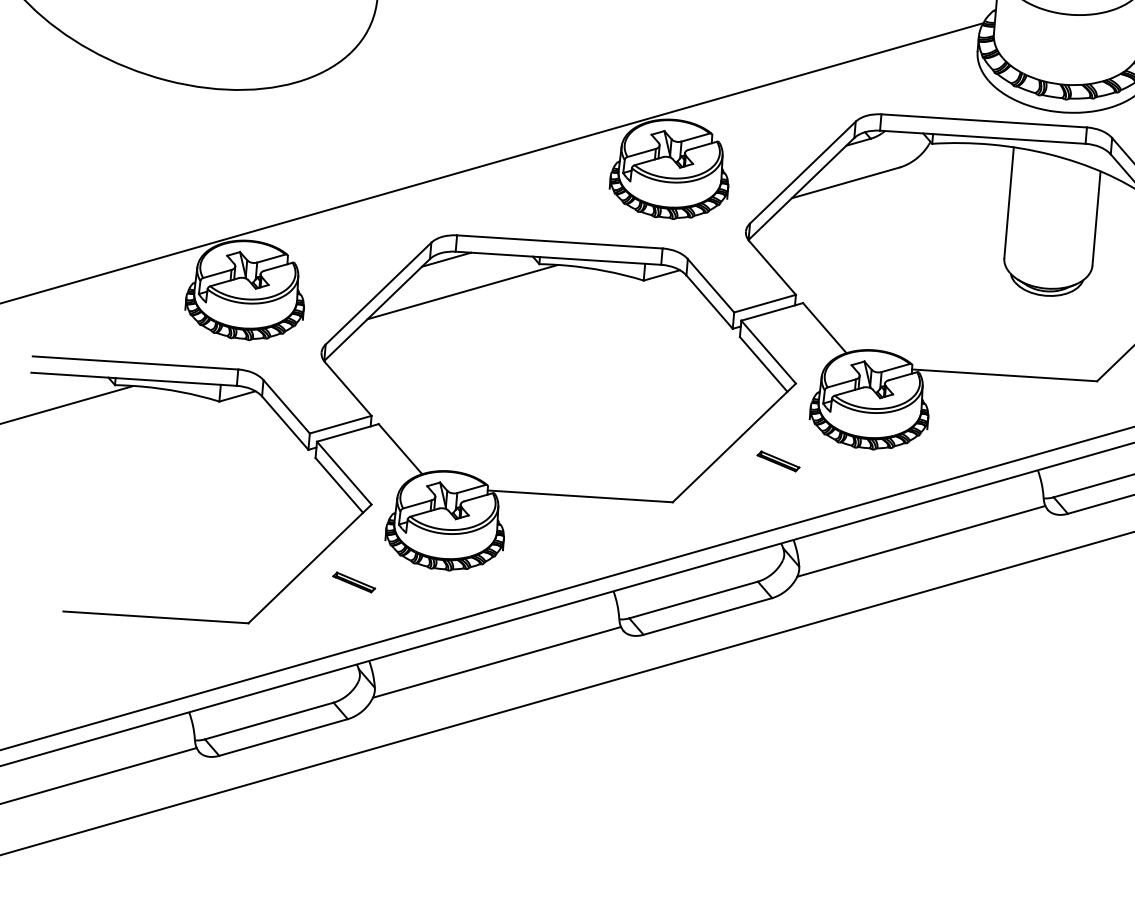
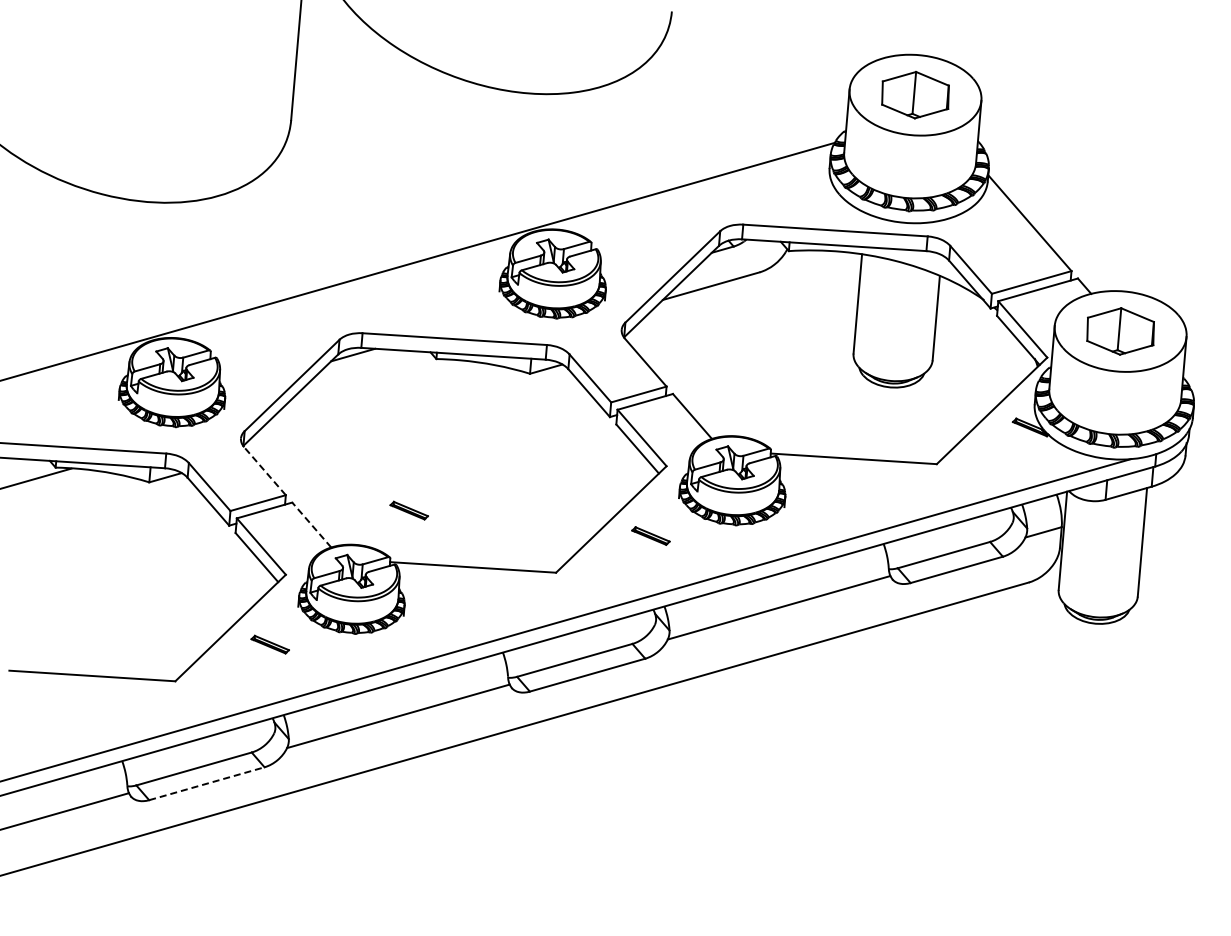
line: (462, 292) -> (367, 384), removed
line: (348, 389) -> (265, 471), solid -> dashed
part: (508, 432) -> (408, 510), added
line: (400, 449) -> (311, 525), solid -> dashed
line: (283, 737) -> (206, 783), solid -> dashed

